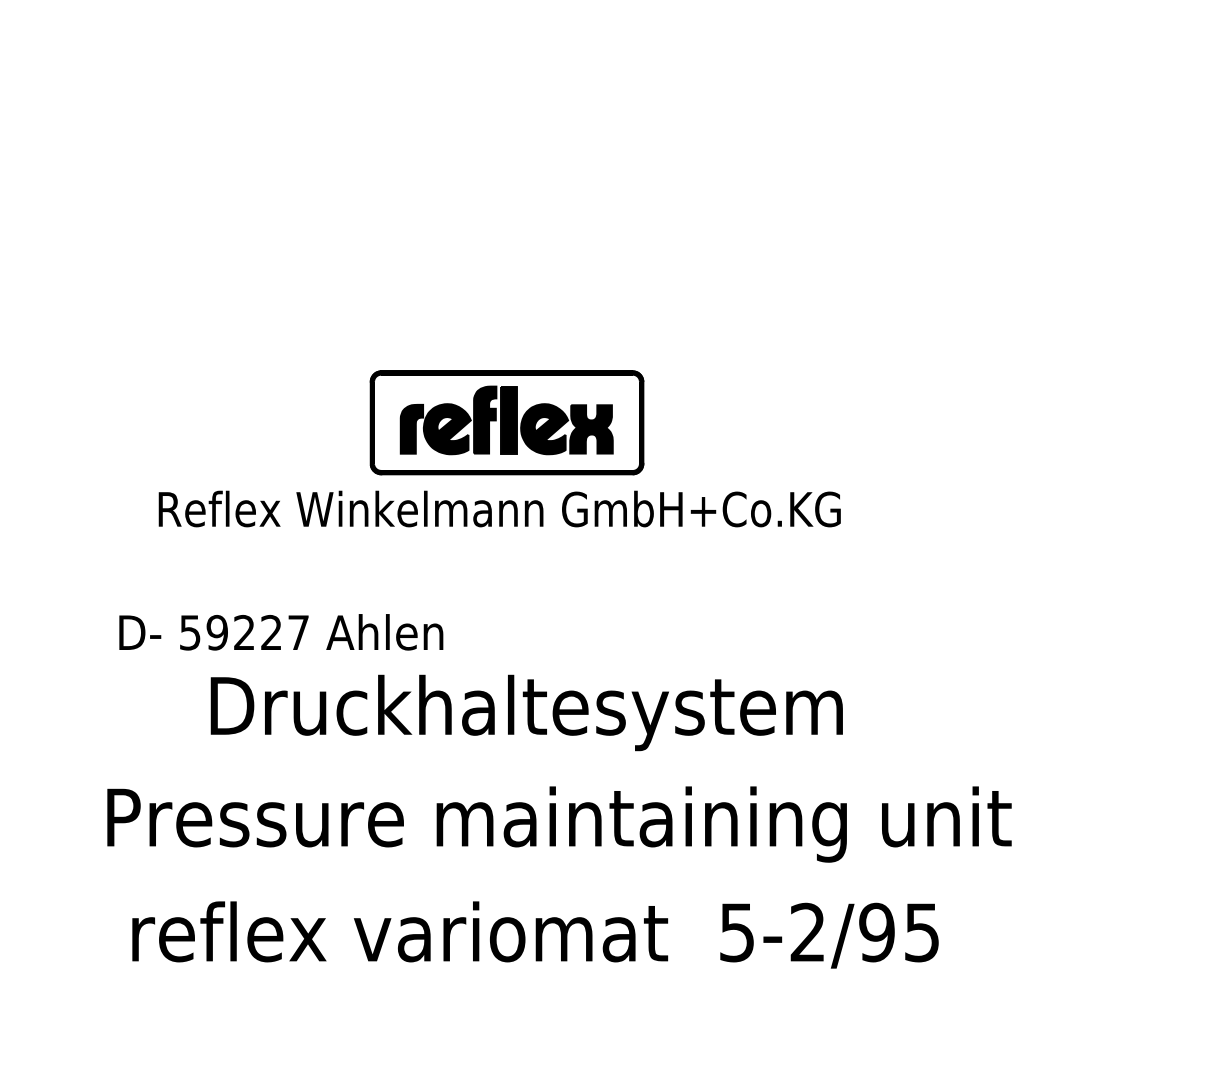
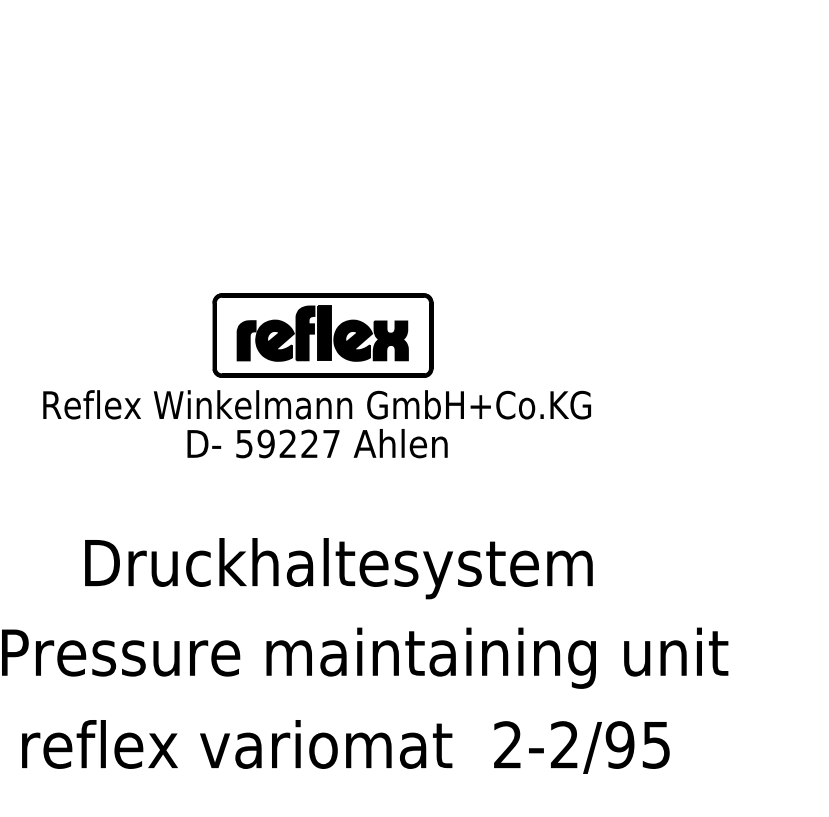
text: (281, 632) -> (317, 443), moved
text: (736, 932) -> (507, 744), 5-2/95 -> 2-2/95

